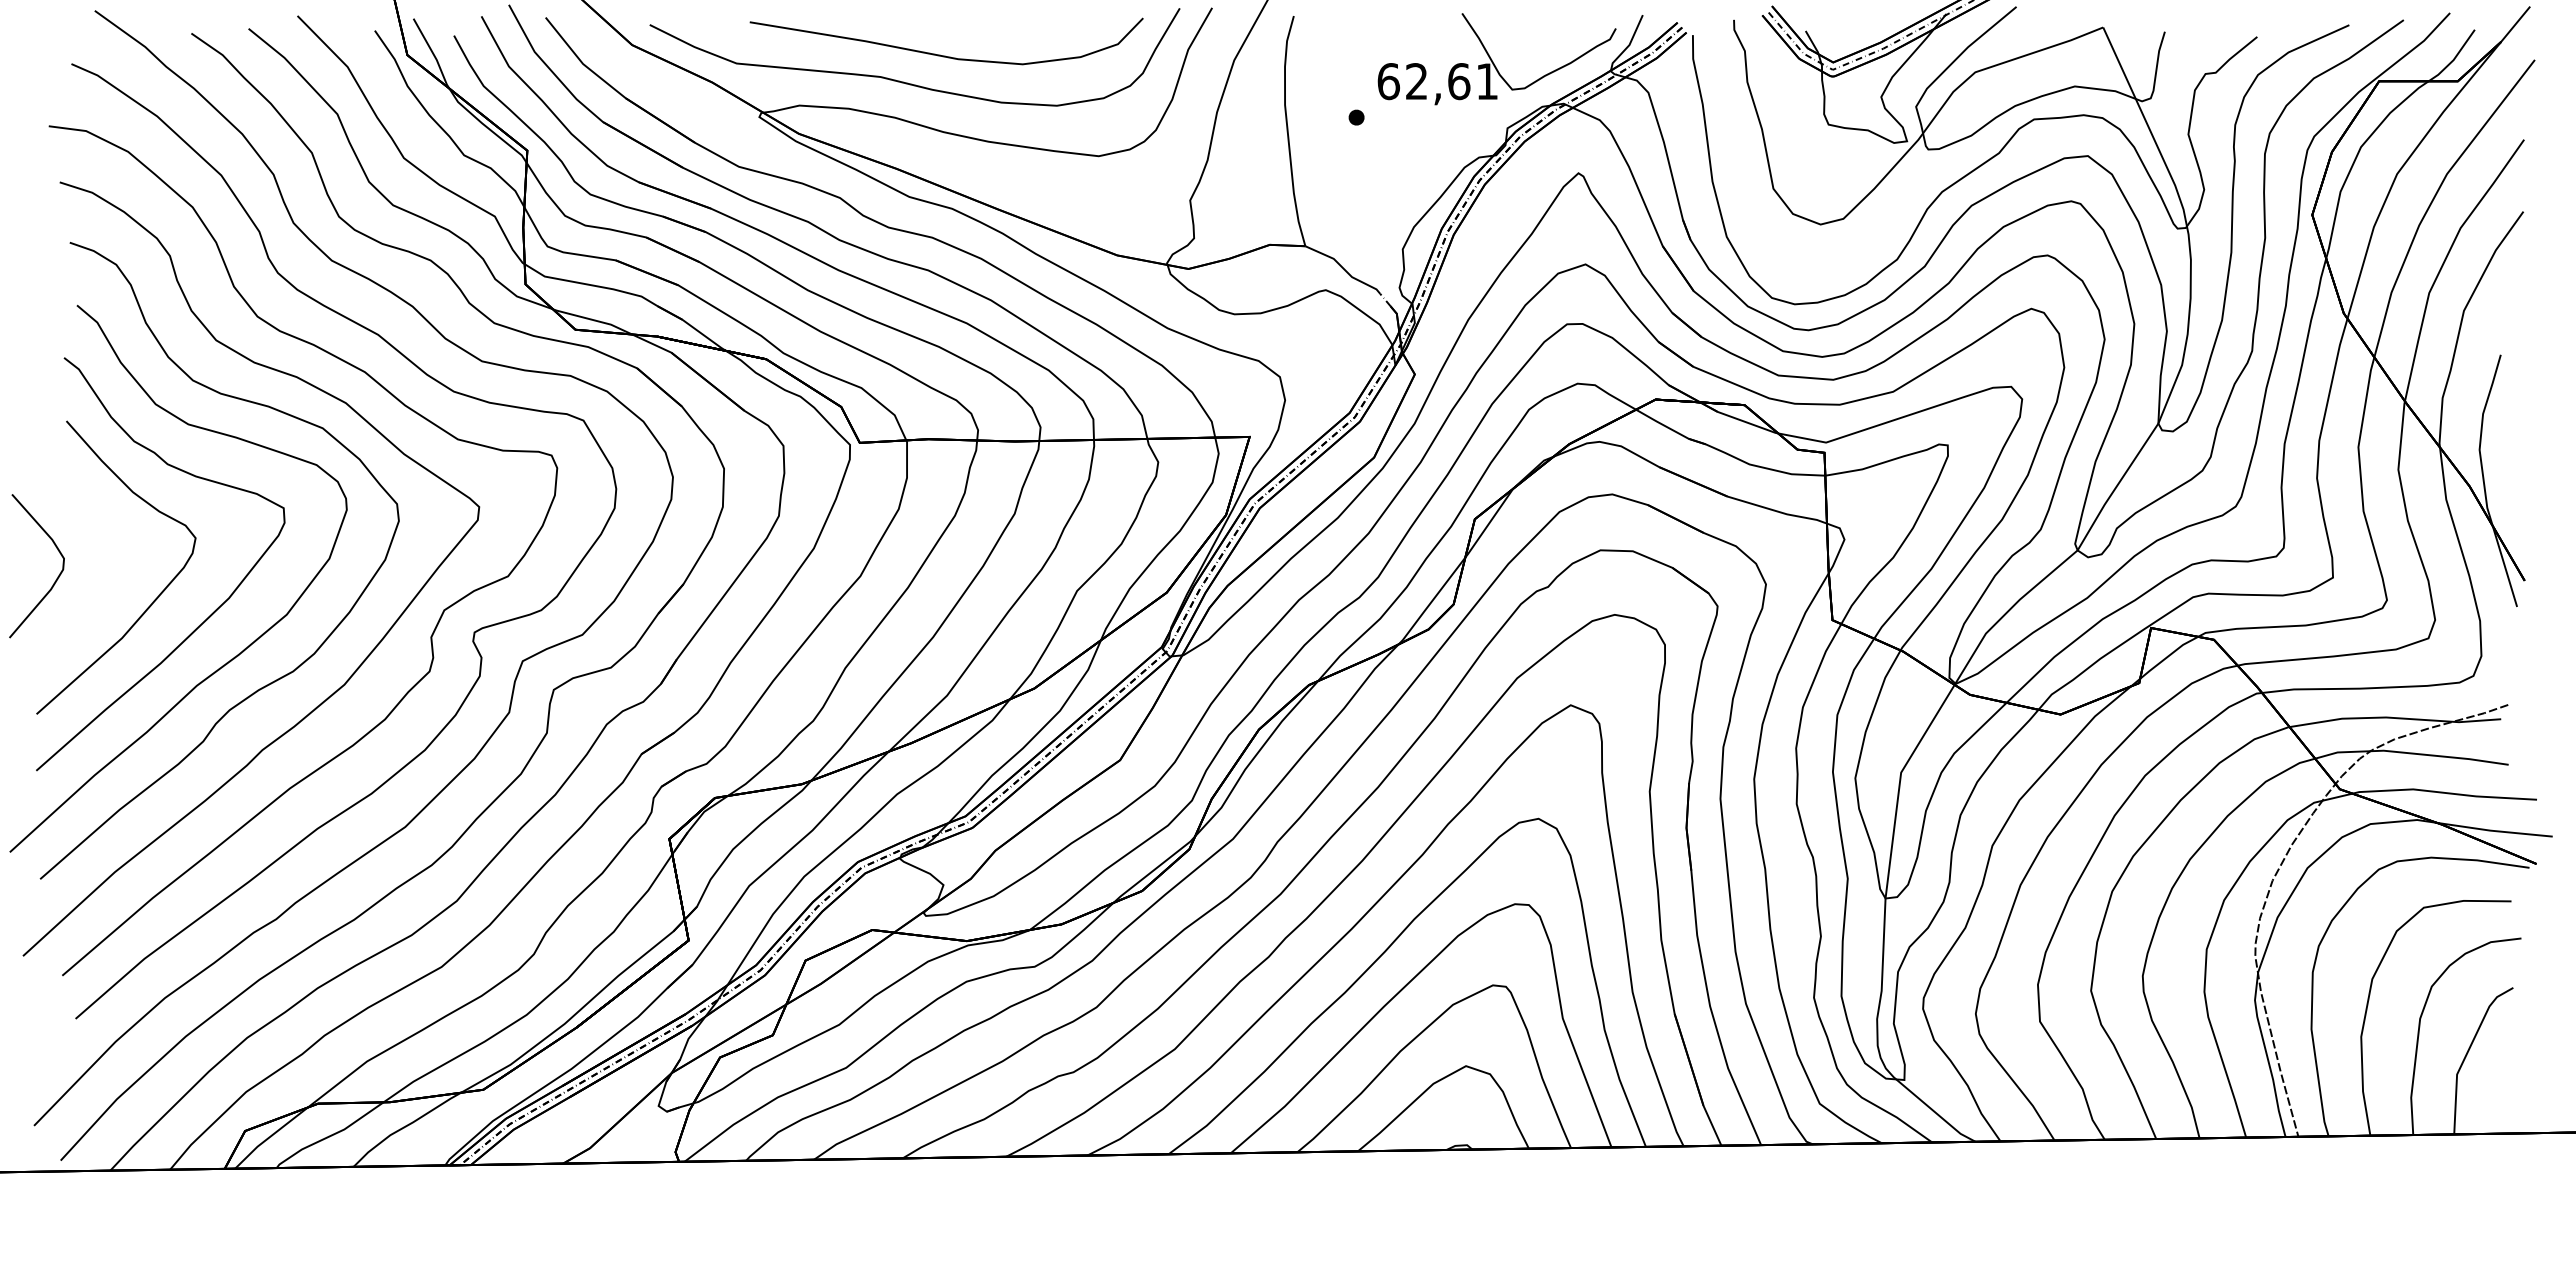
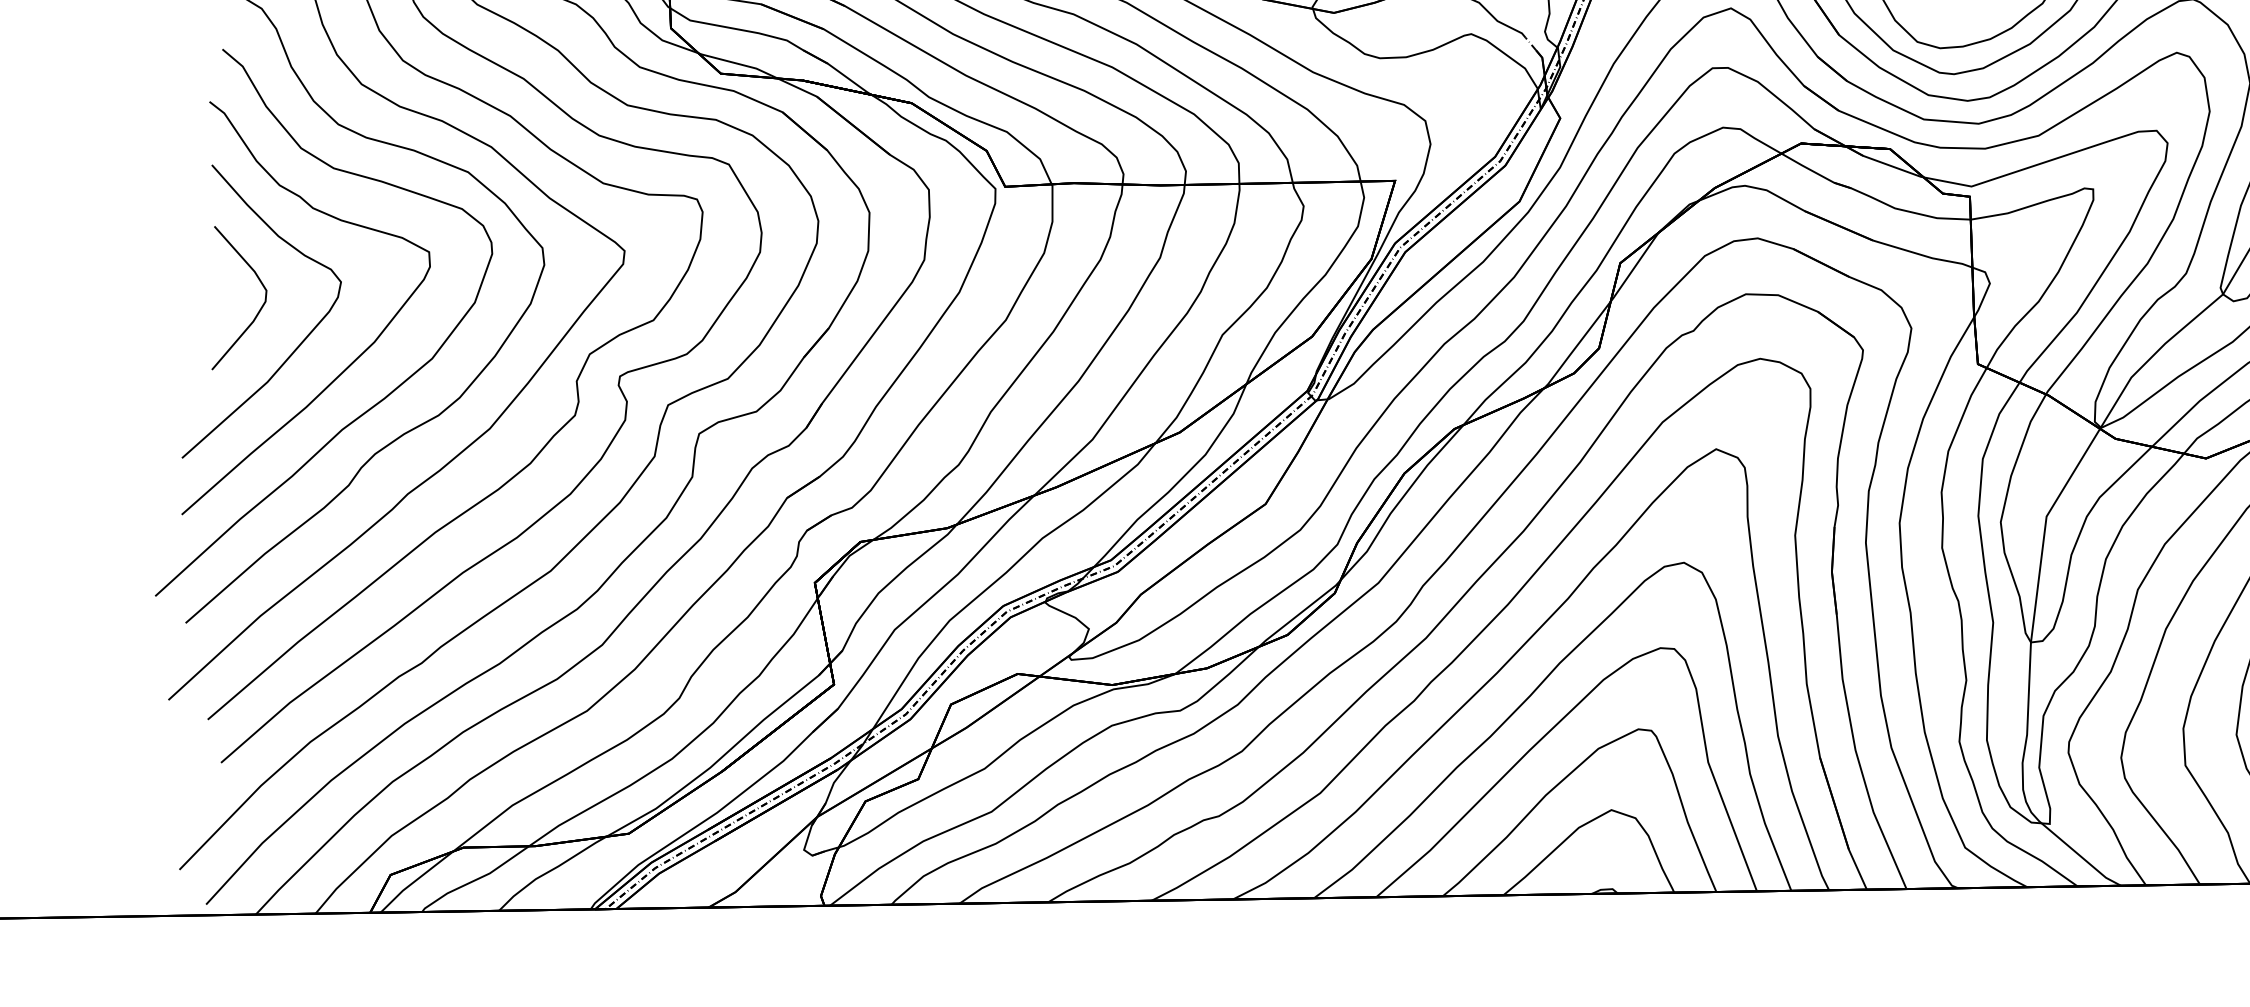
curve: (57, 576) -> (259, 308), moved

